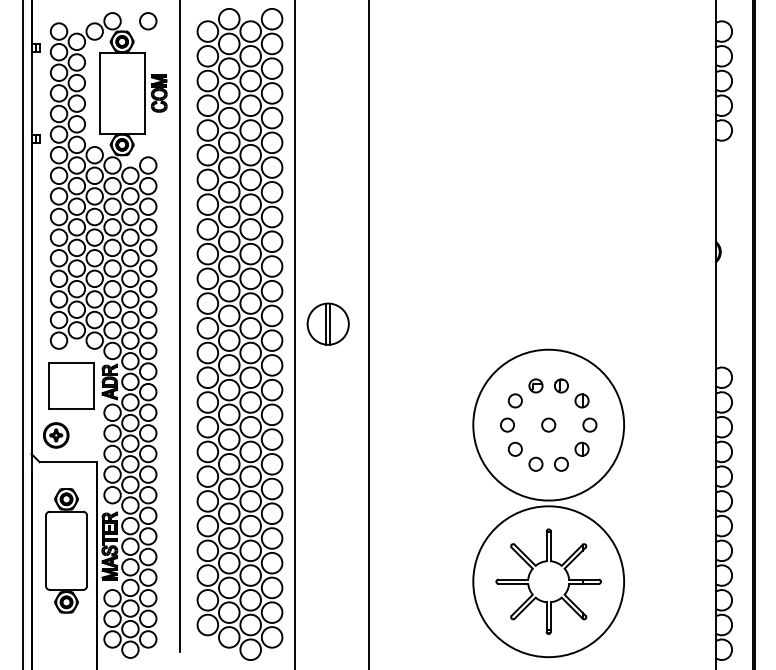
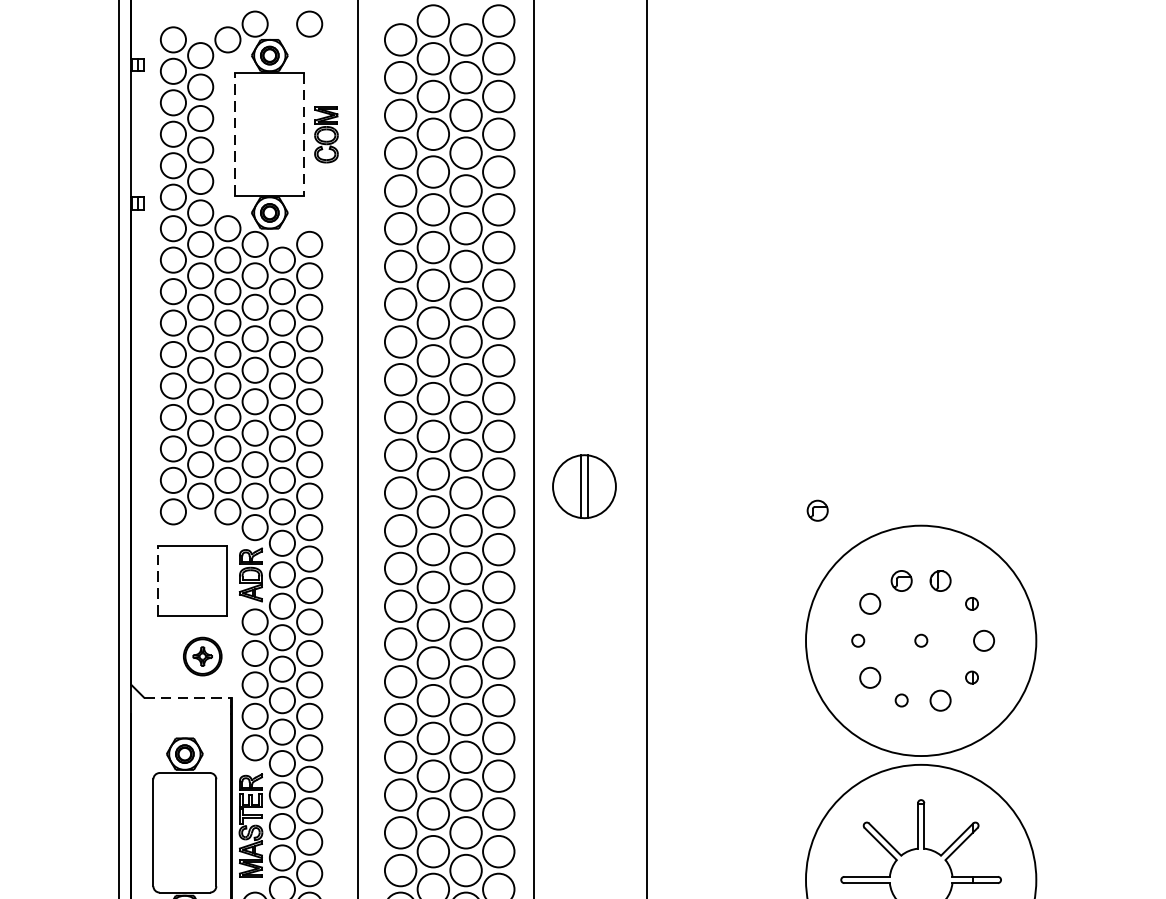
line: (99, 92) -> (235, 132), solid -> dashed
line: (144, 93) -> (303, 134), solid -> dashed
part: (480, 339) -> (816, 510), added
line: (48, 385) -> (157, 580), solid -> dashed
part: (581, 400) -> (971, 603), size x0.6
circle: (507, 424) -> (858, 639), size x0.6
circle: (548, 424) -> (920, 639), size x0.6
part: (56, 435) -> (203, 656), moved
part: (581, 448) -> (971, 676), size x0.6
line: (68, 462) -> (187, 697), solid -> dashed
circle: (535, 463) -> (900, 699), size x0.6

